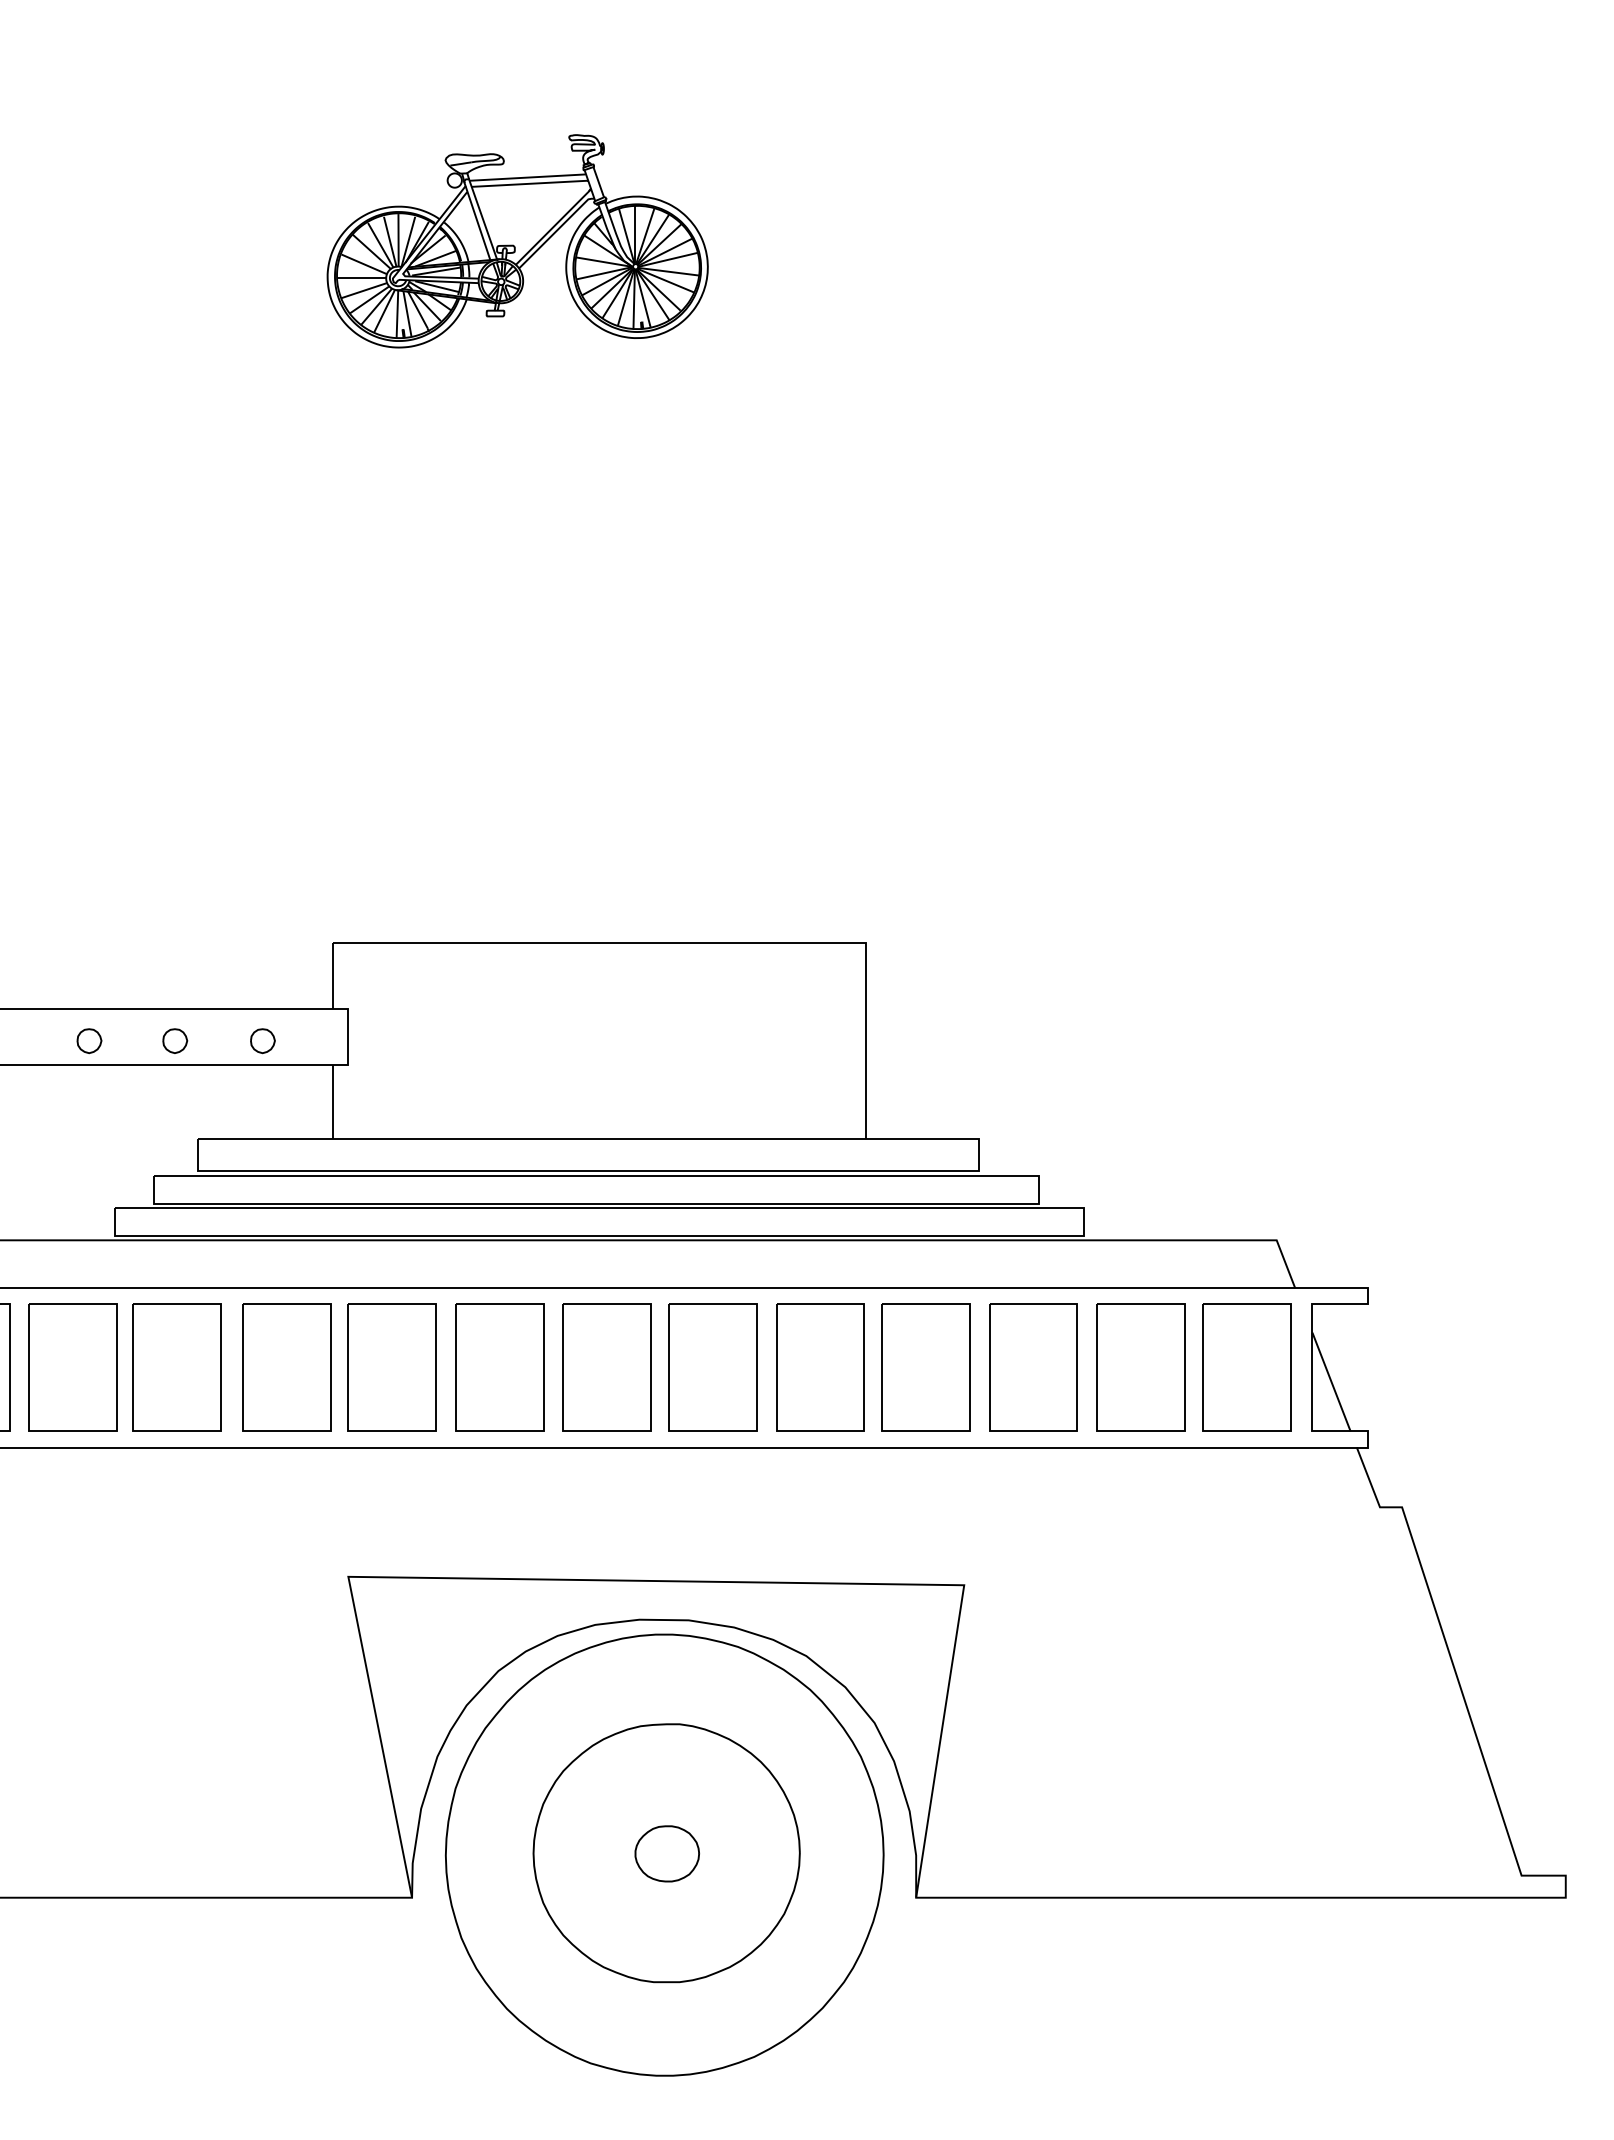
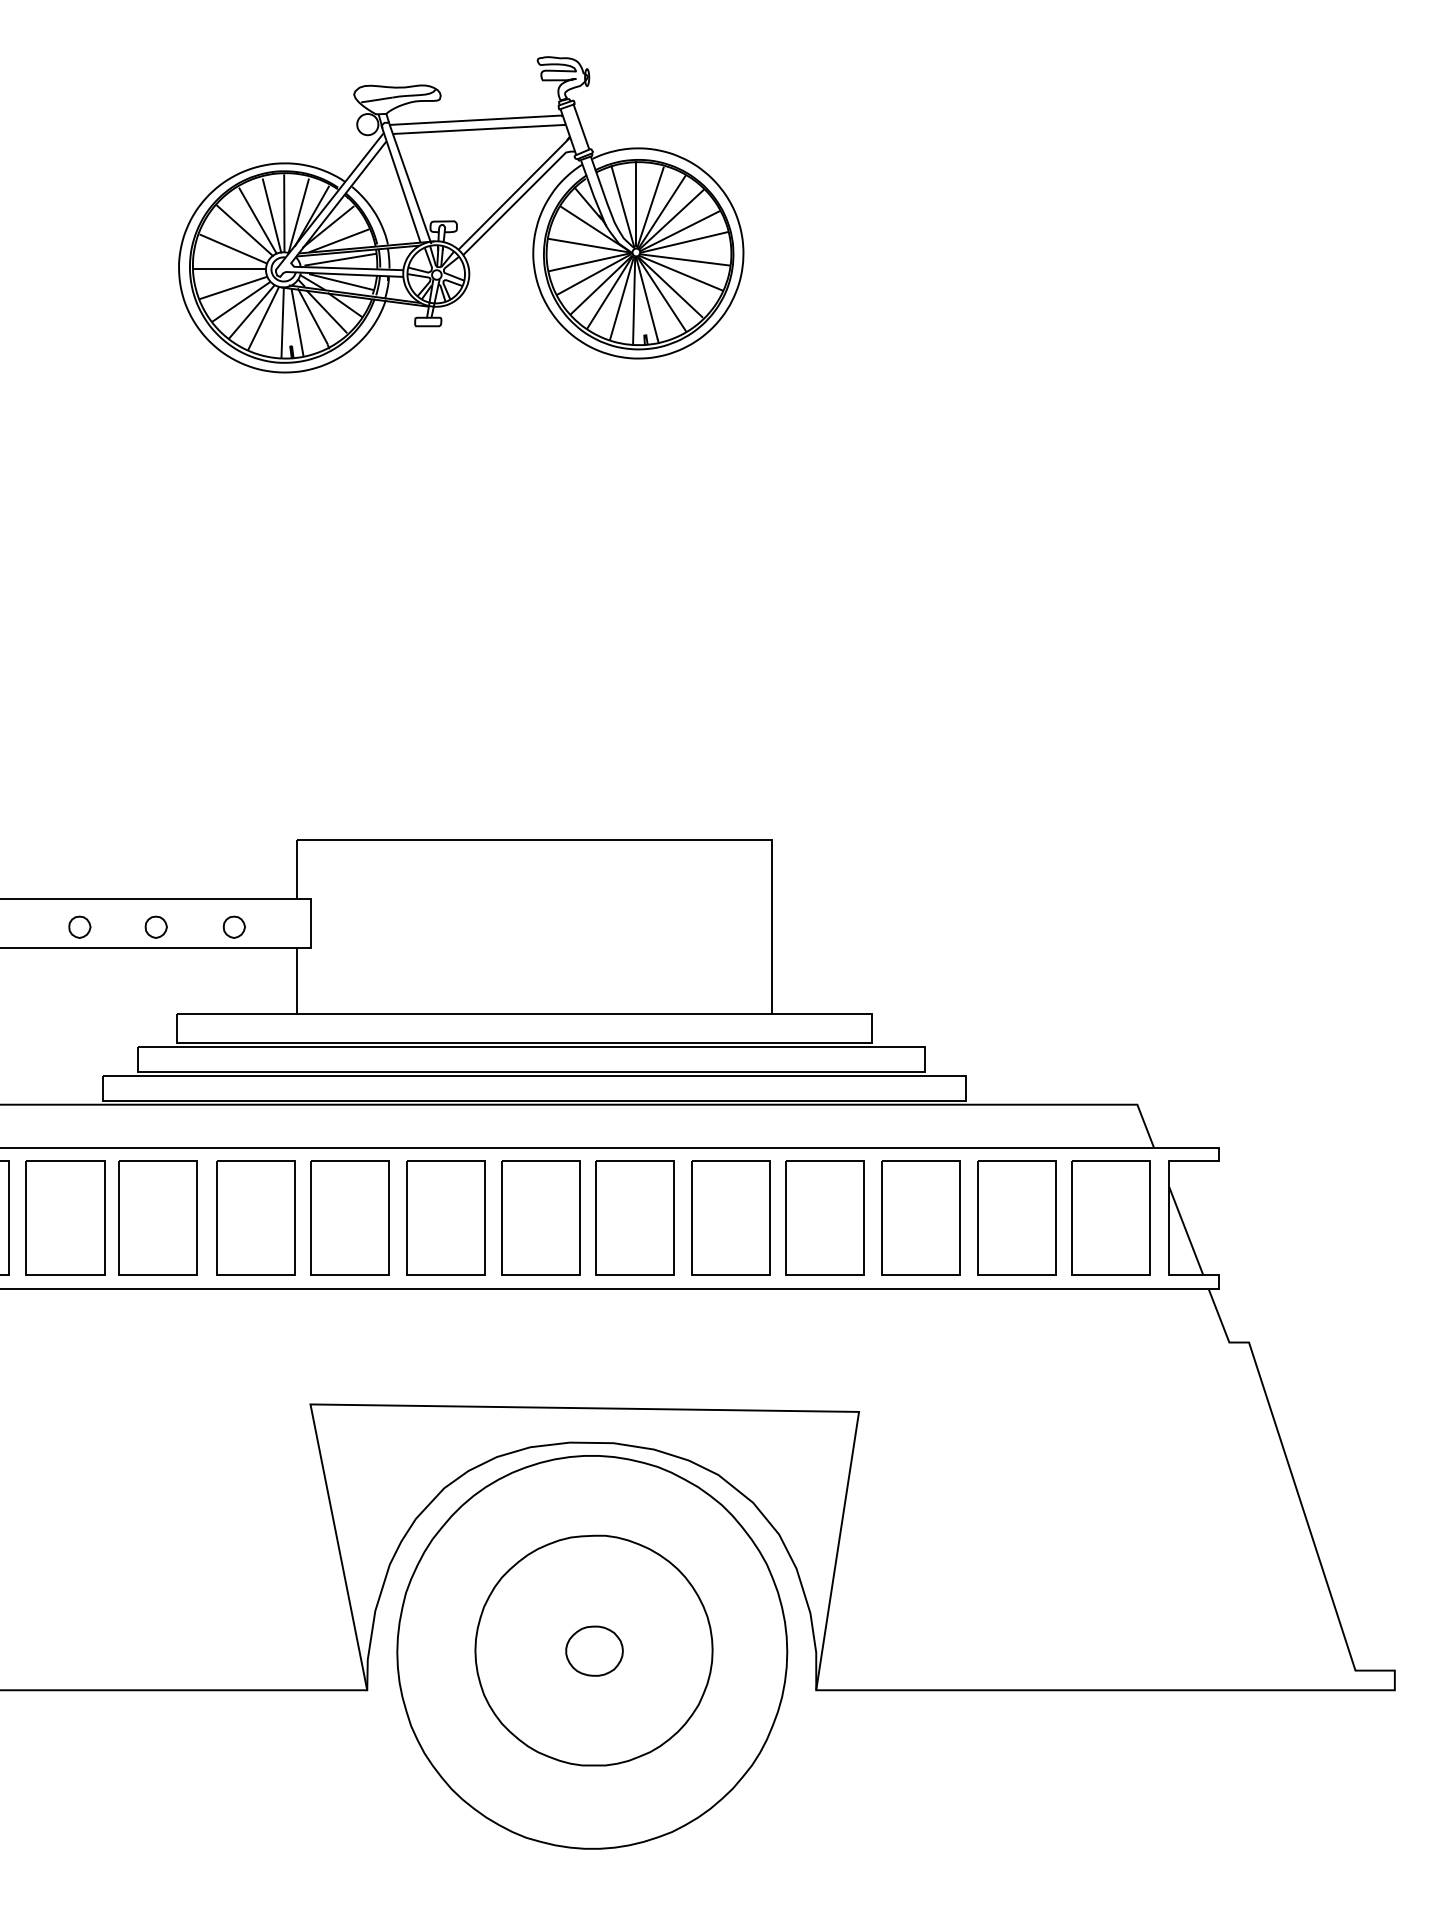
part: (517, 240) -> (461, 214), size x1.67

